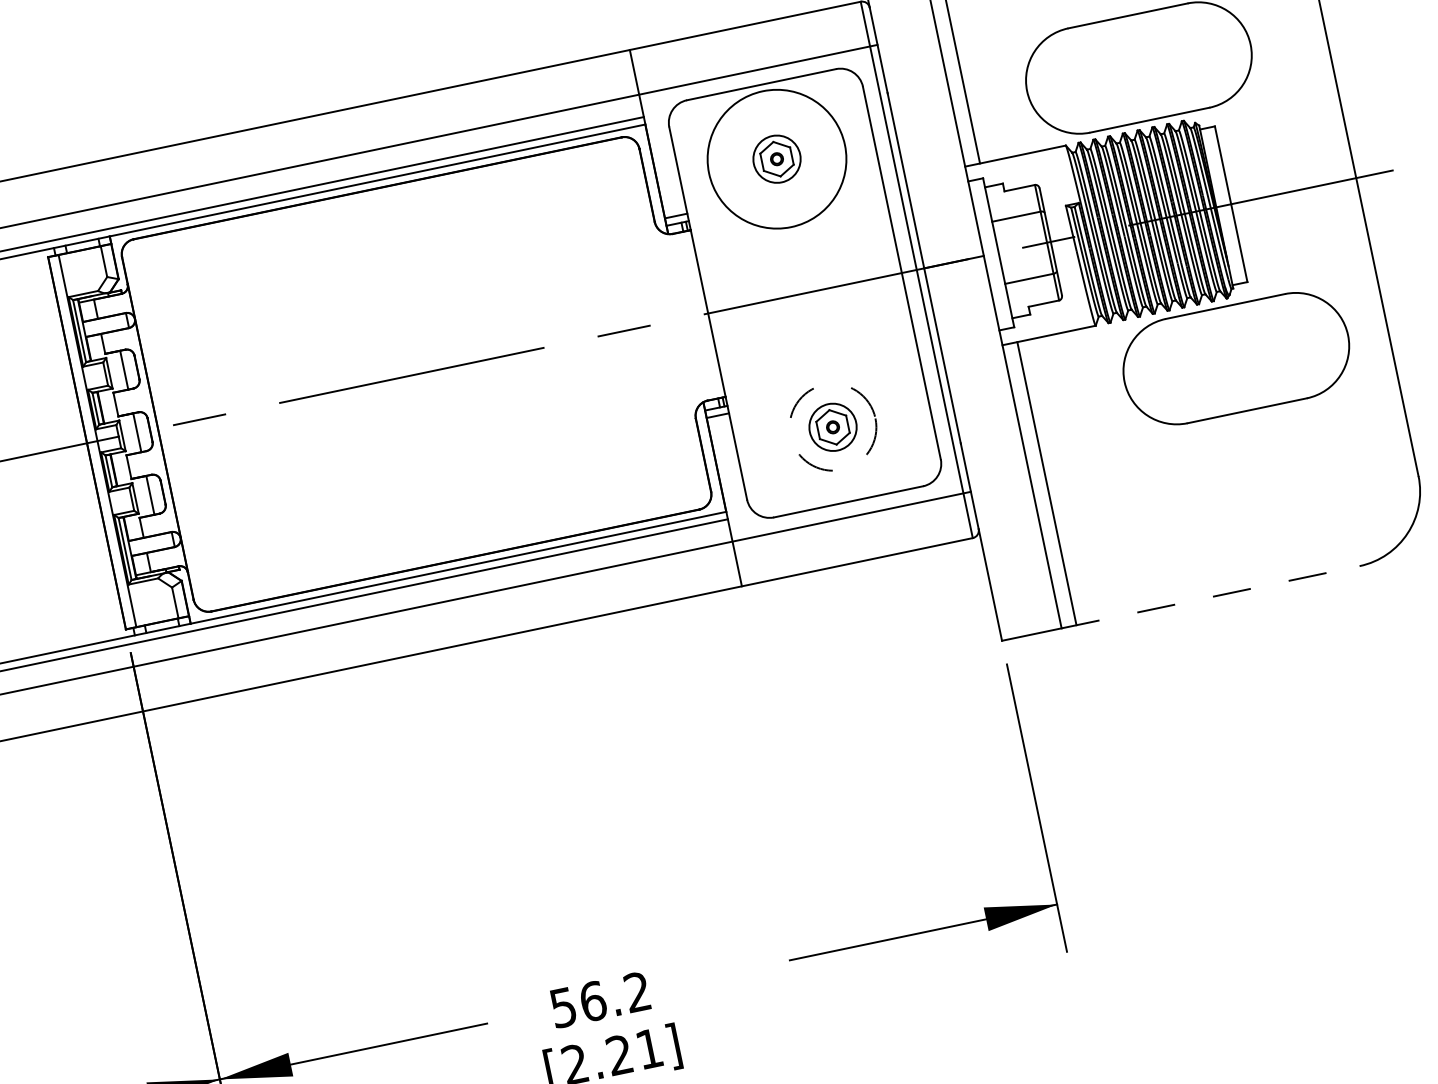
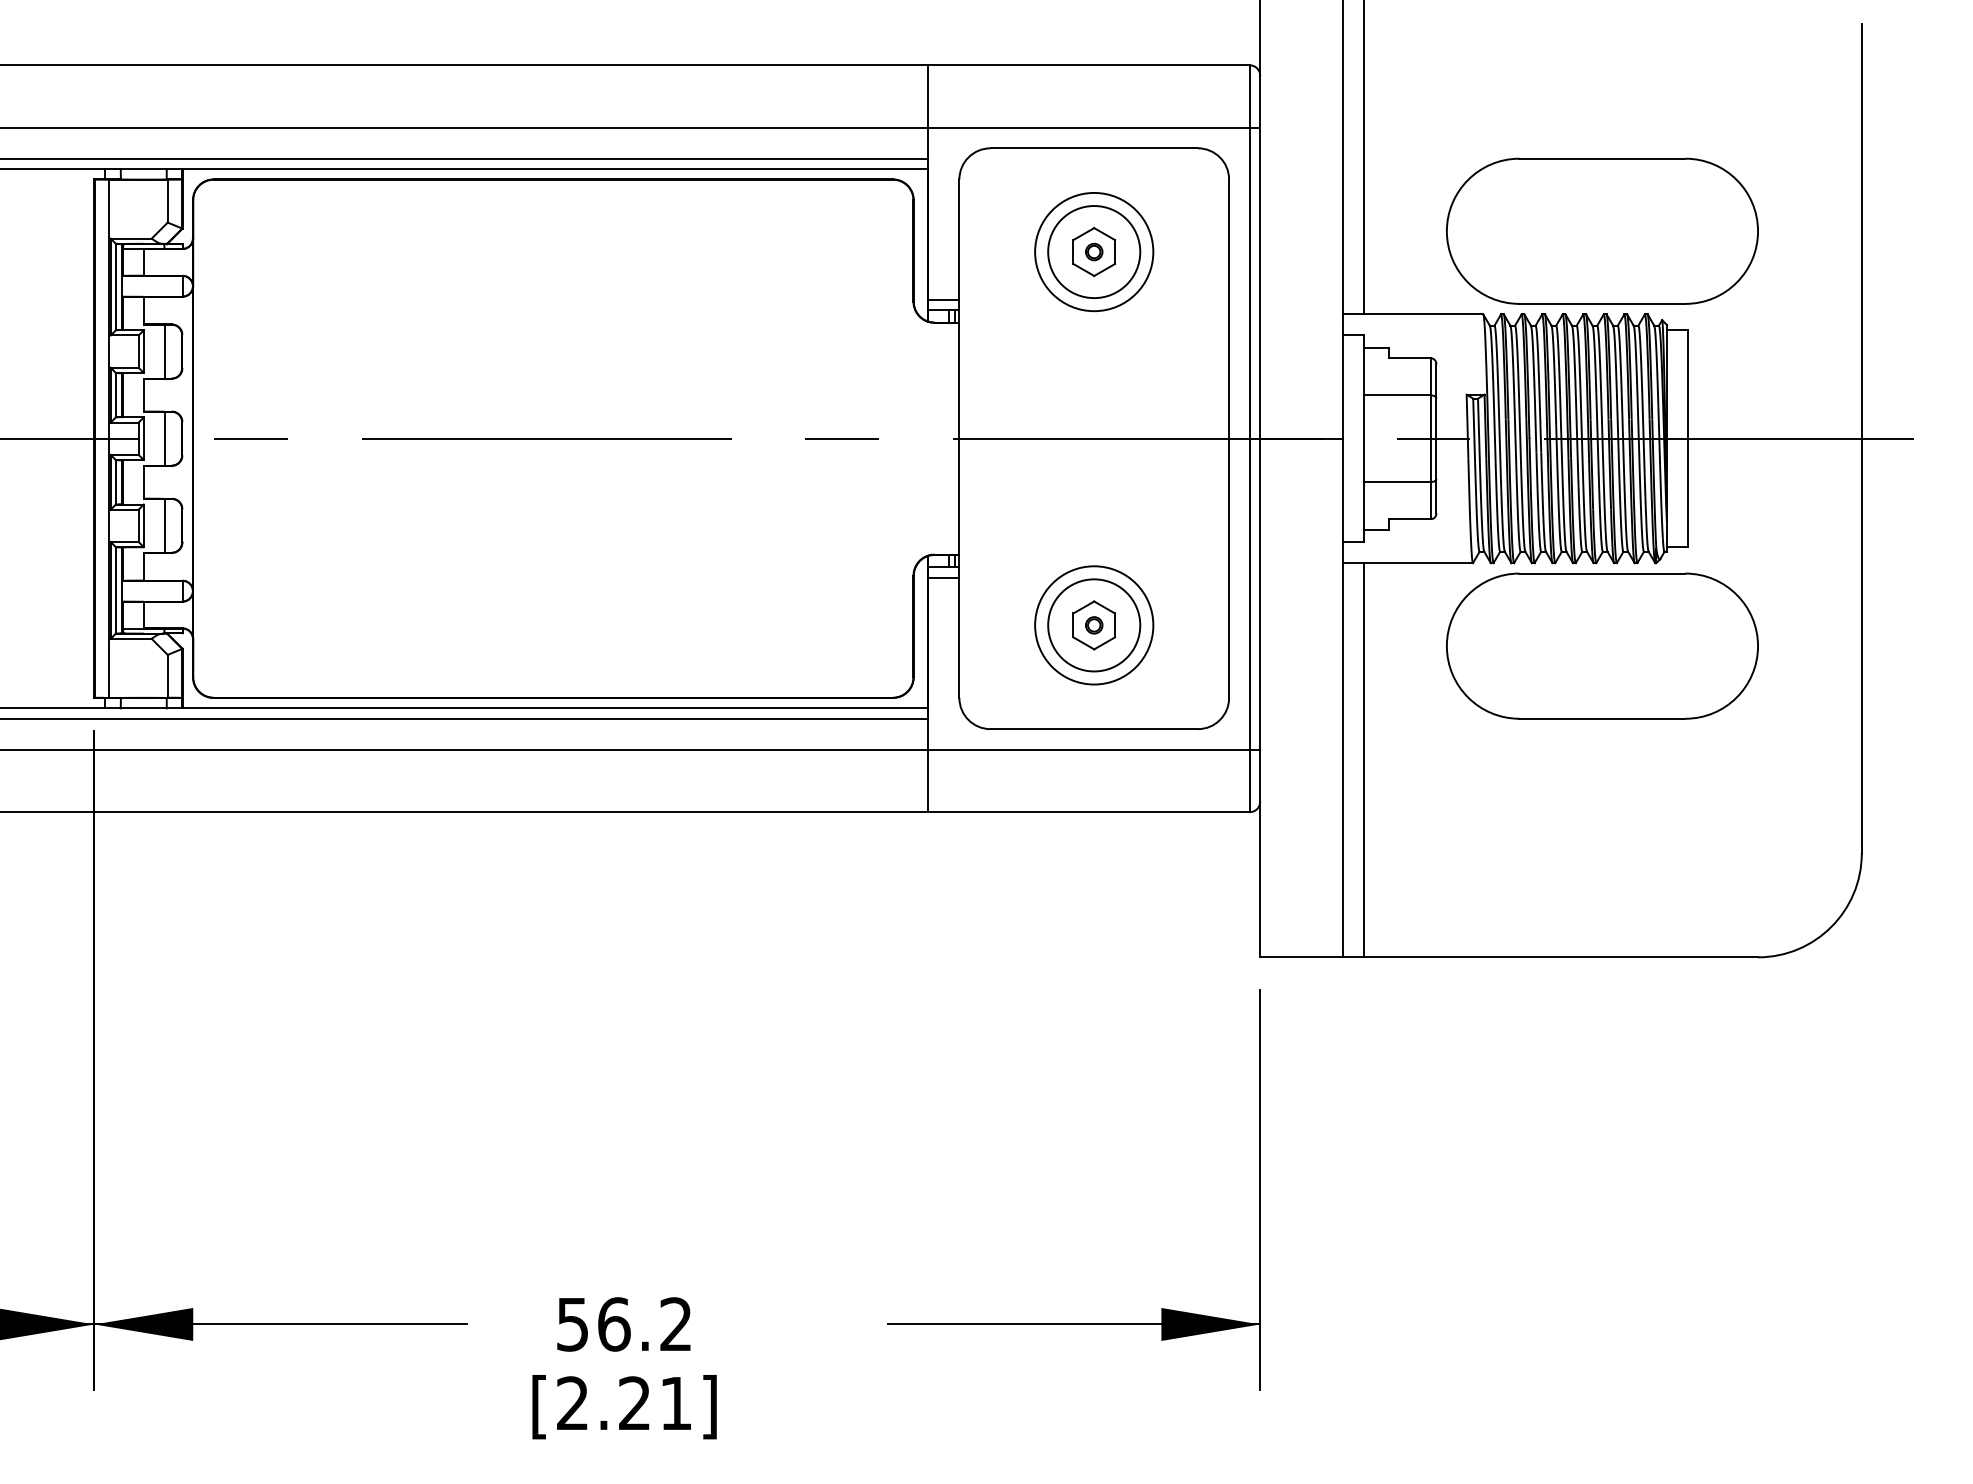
circle: (777, 158) -> (1094, 251), size x0.62
circle: (777, 159) -> (1094, 252), size x1.43
part: (1236, 358) -> (1602, 645), moved
circle: (833, 427) -> (1094, 625), dashed -> solid
circle: (833, 427) -> (1094, 625), size x1.43
line: (1211, 597) -> (1551, 957), dashed -> solid

